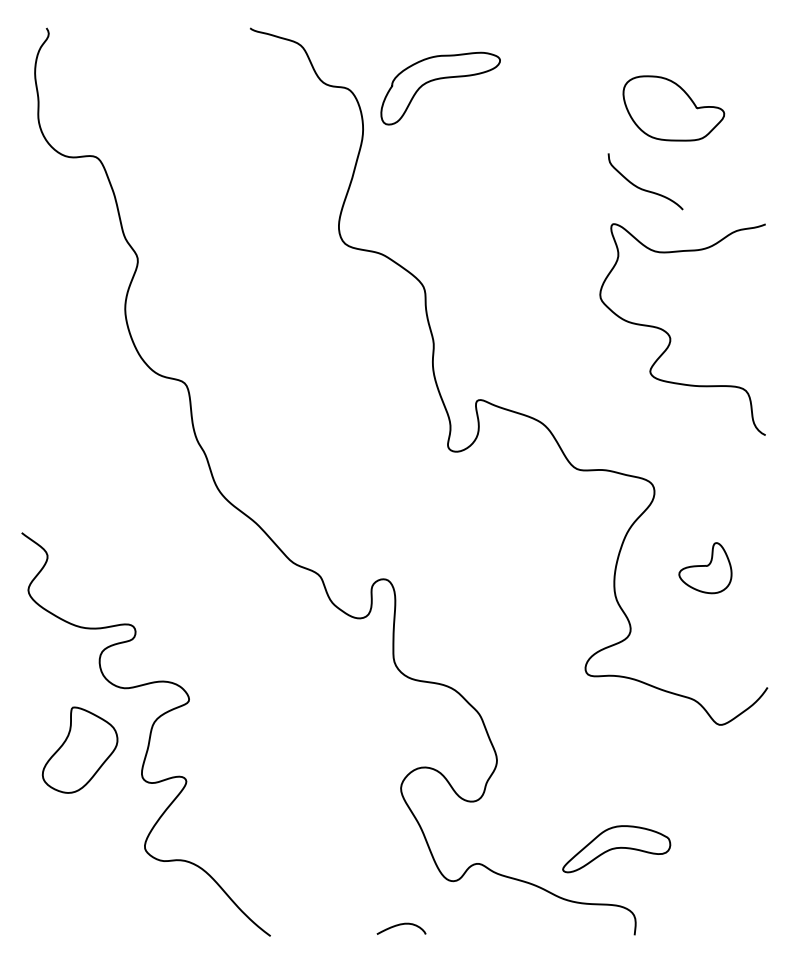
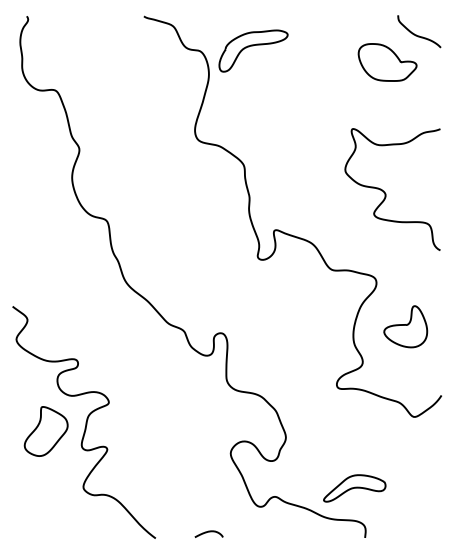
curve: (645, 188) -> (419, 35), moved
part: (704, 567) -> (405, 326), size x1.43
curve: (400, 925) -> (208, 532), moved

